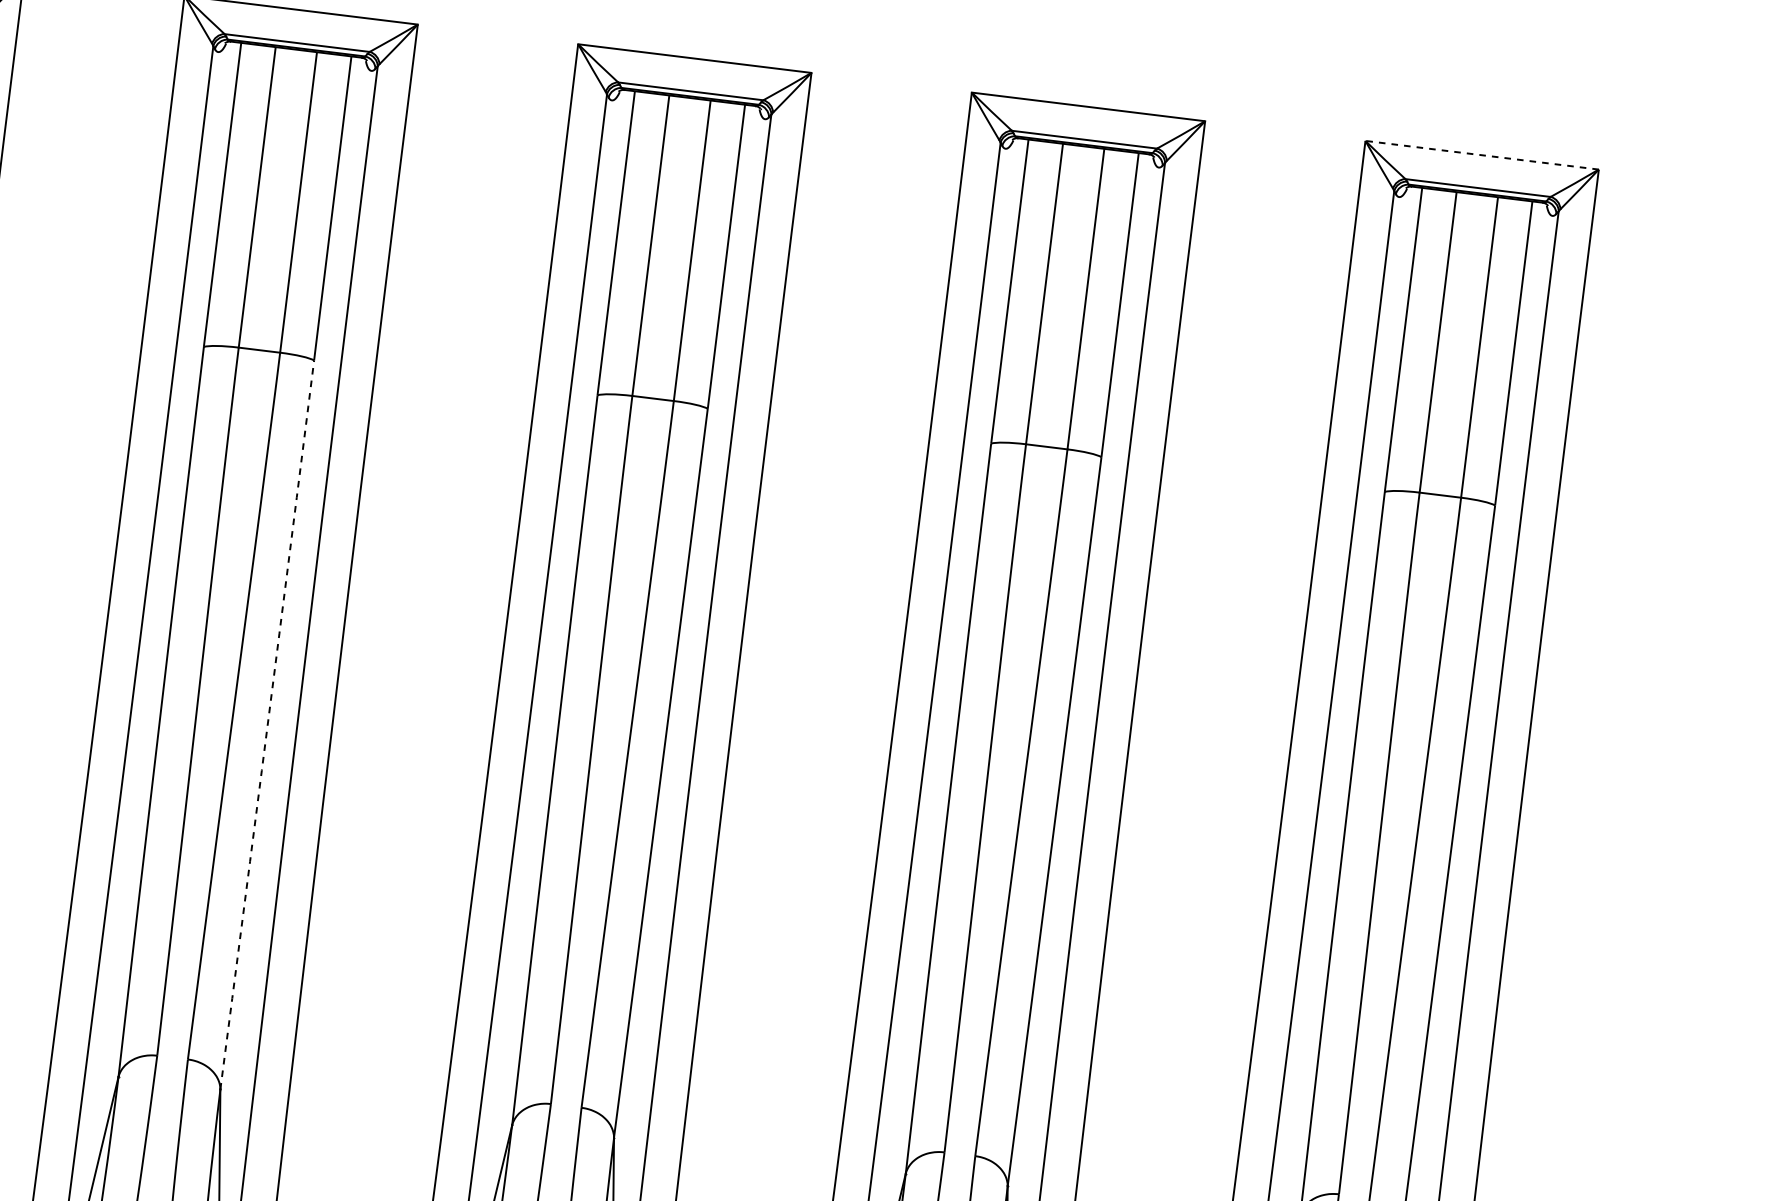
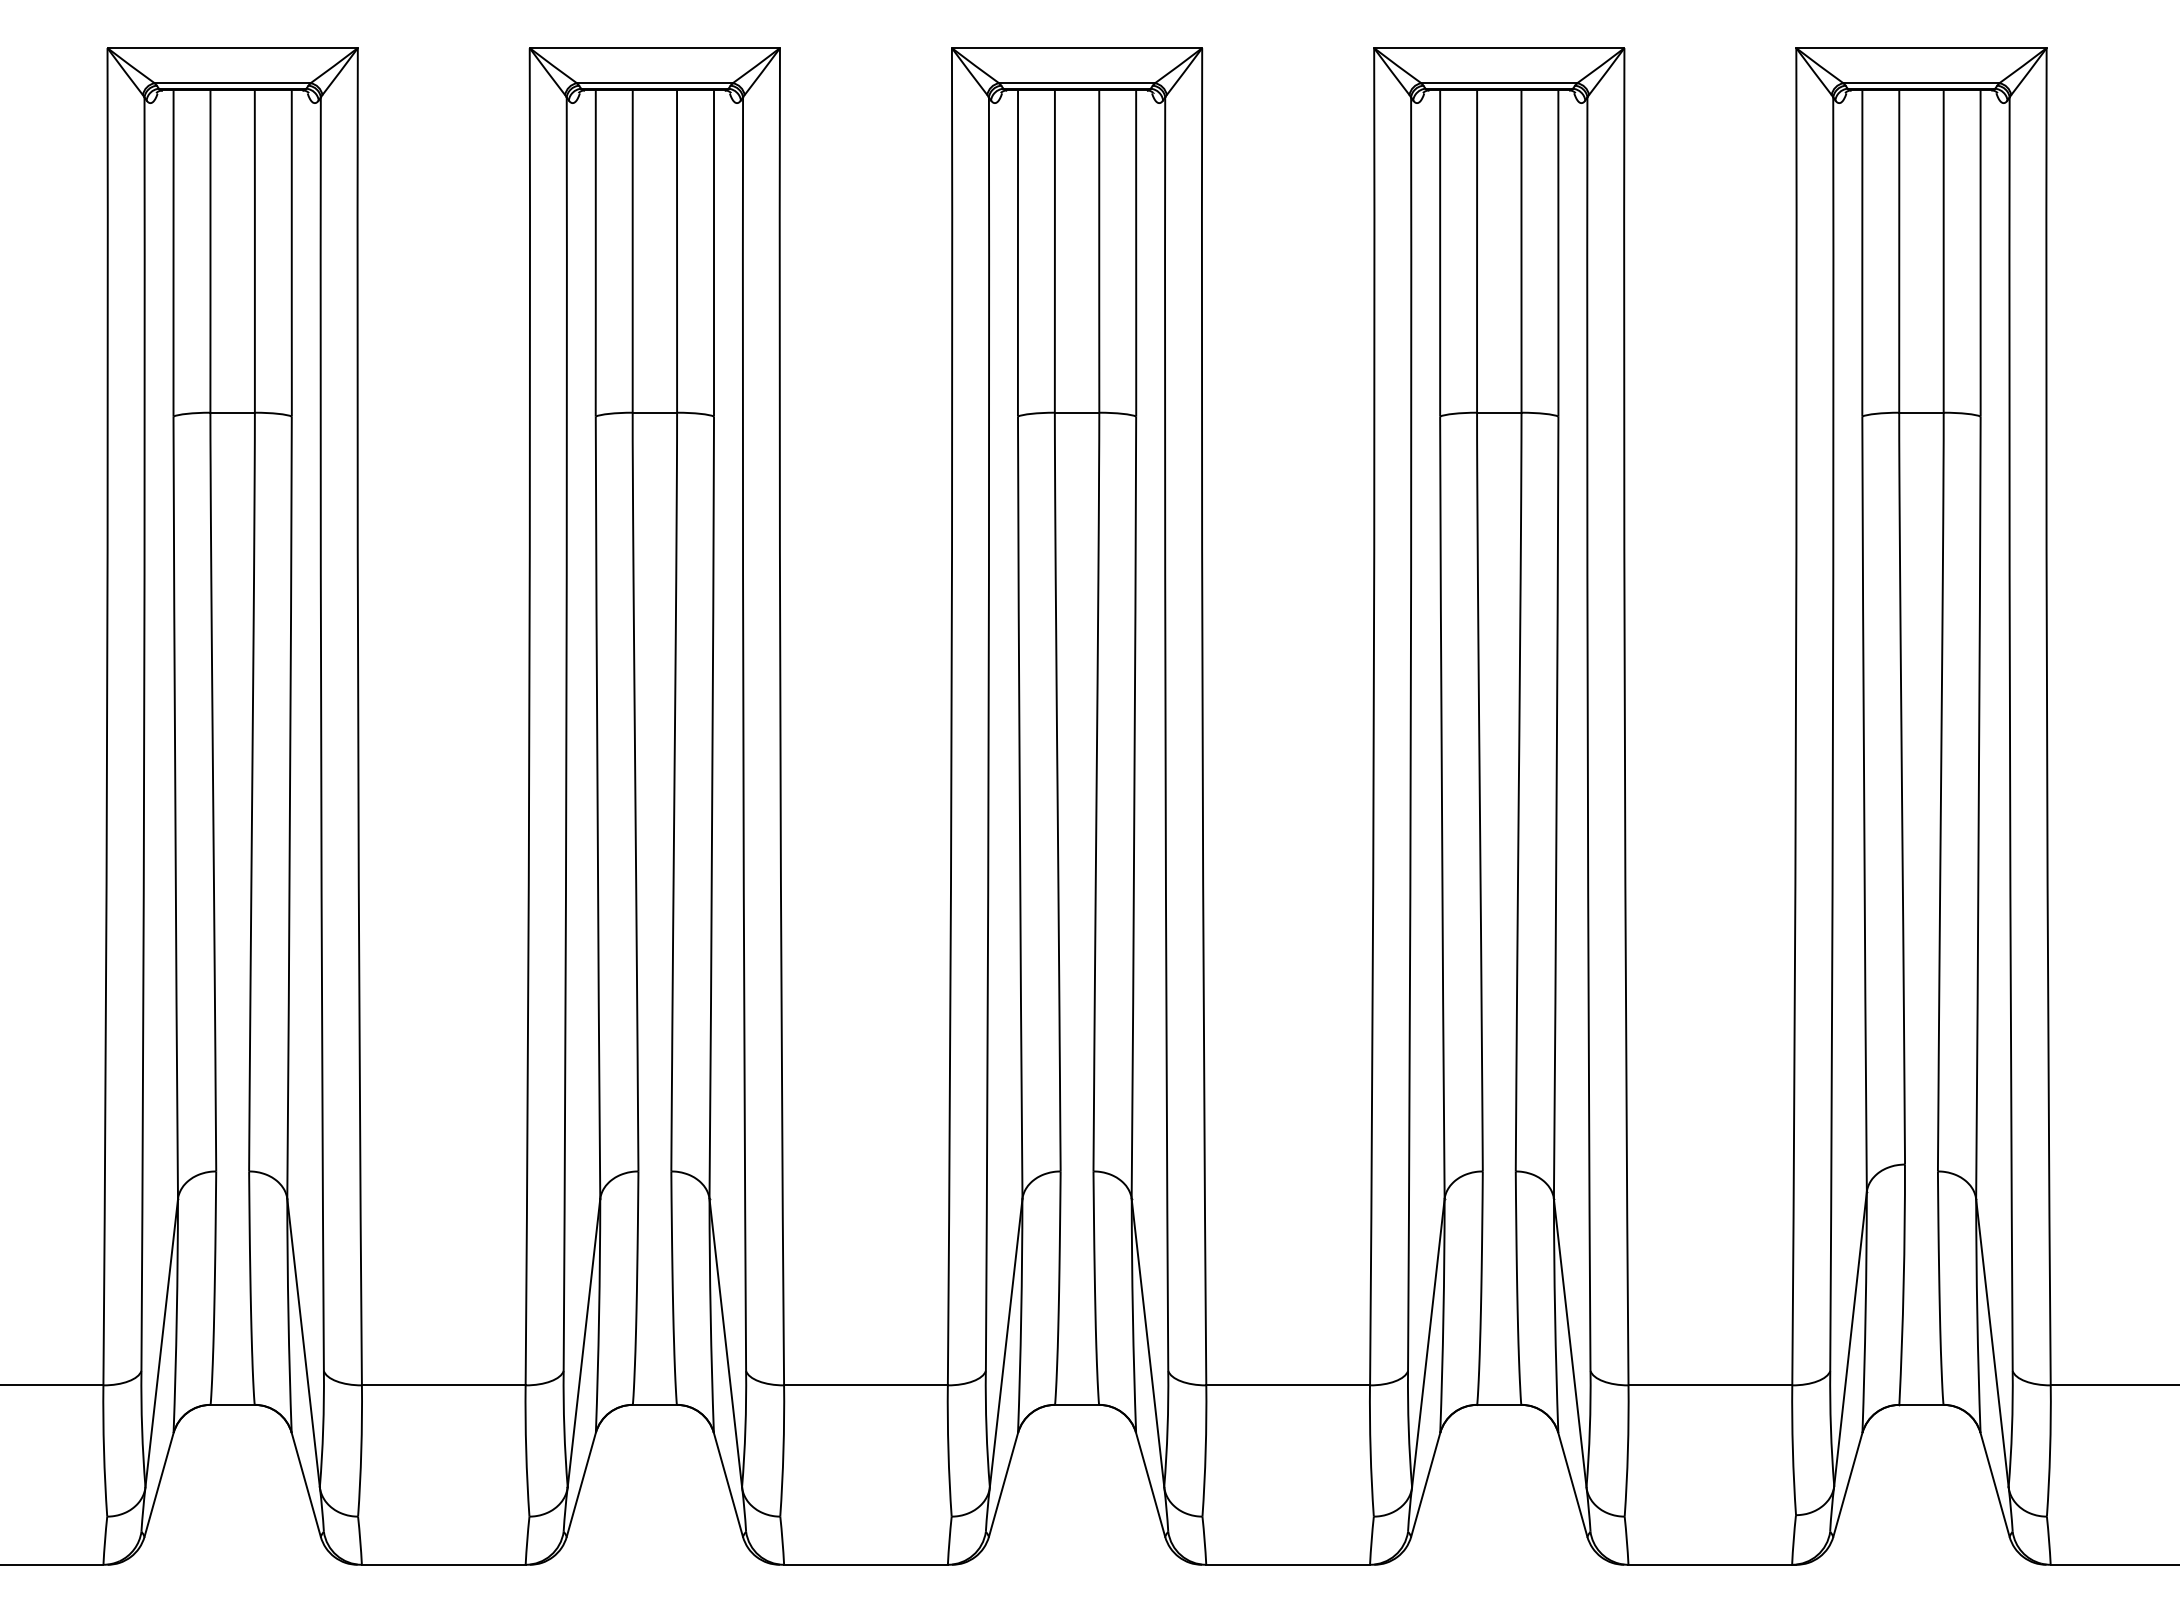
line: (1481, 155) -> (1920, 48), dashed -> solid
arc: (267, 724) -> (712, 807), dashed -> solid

